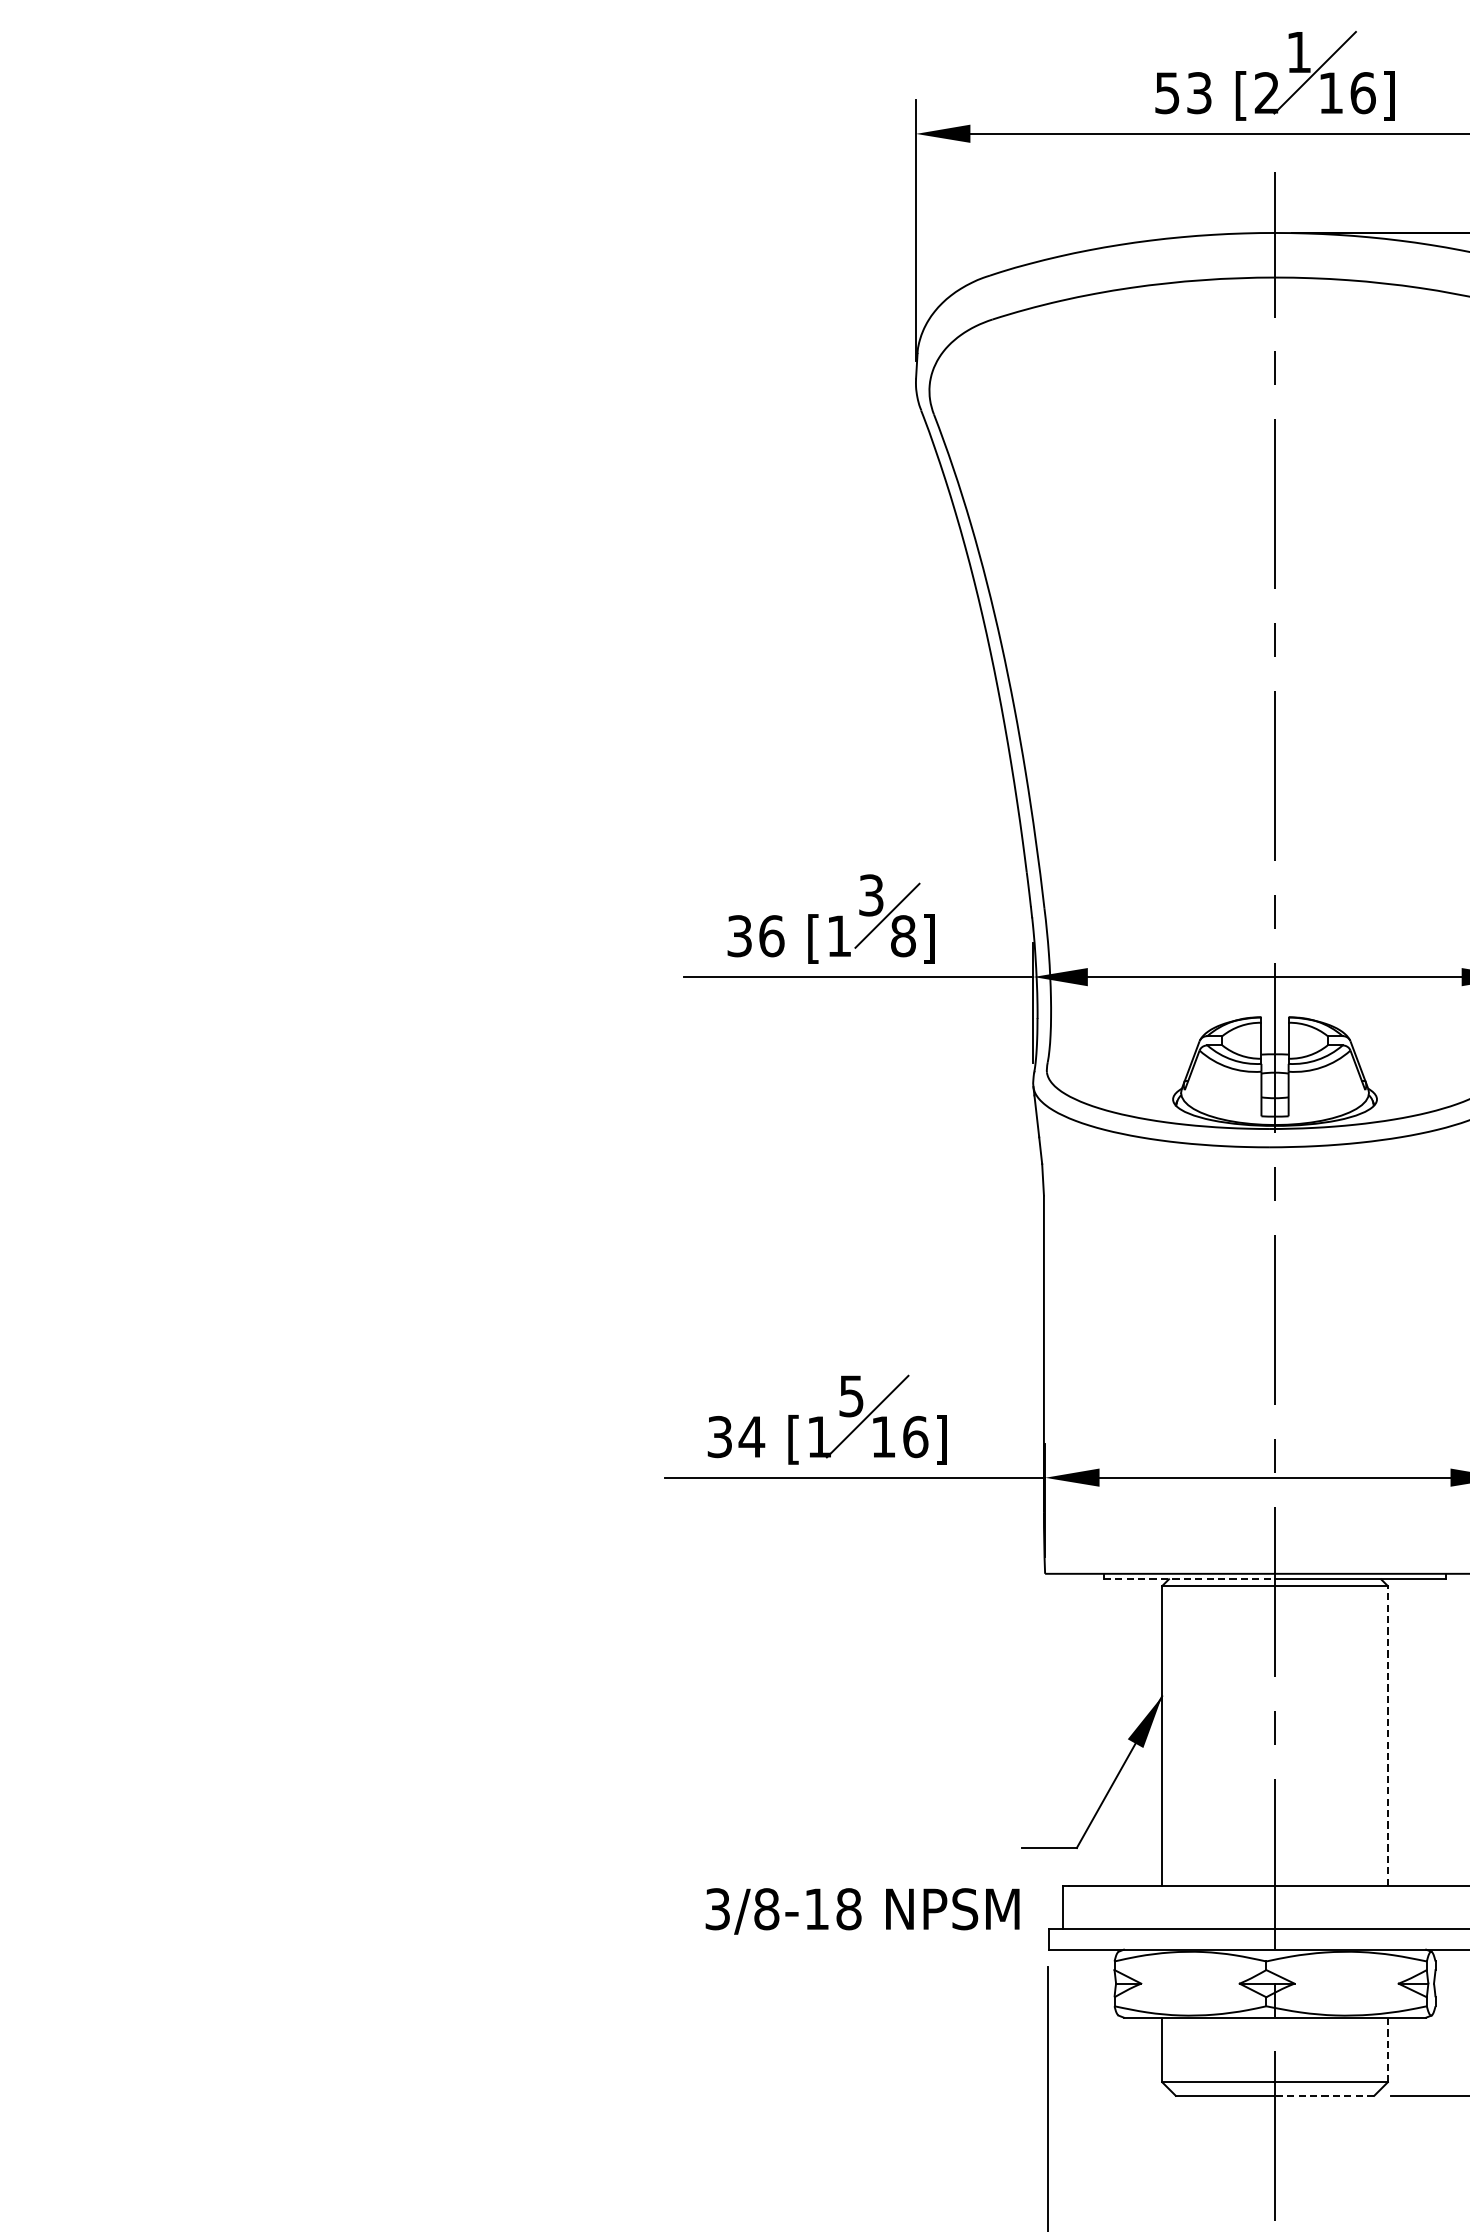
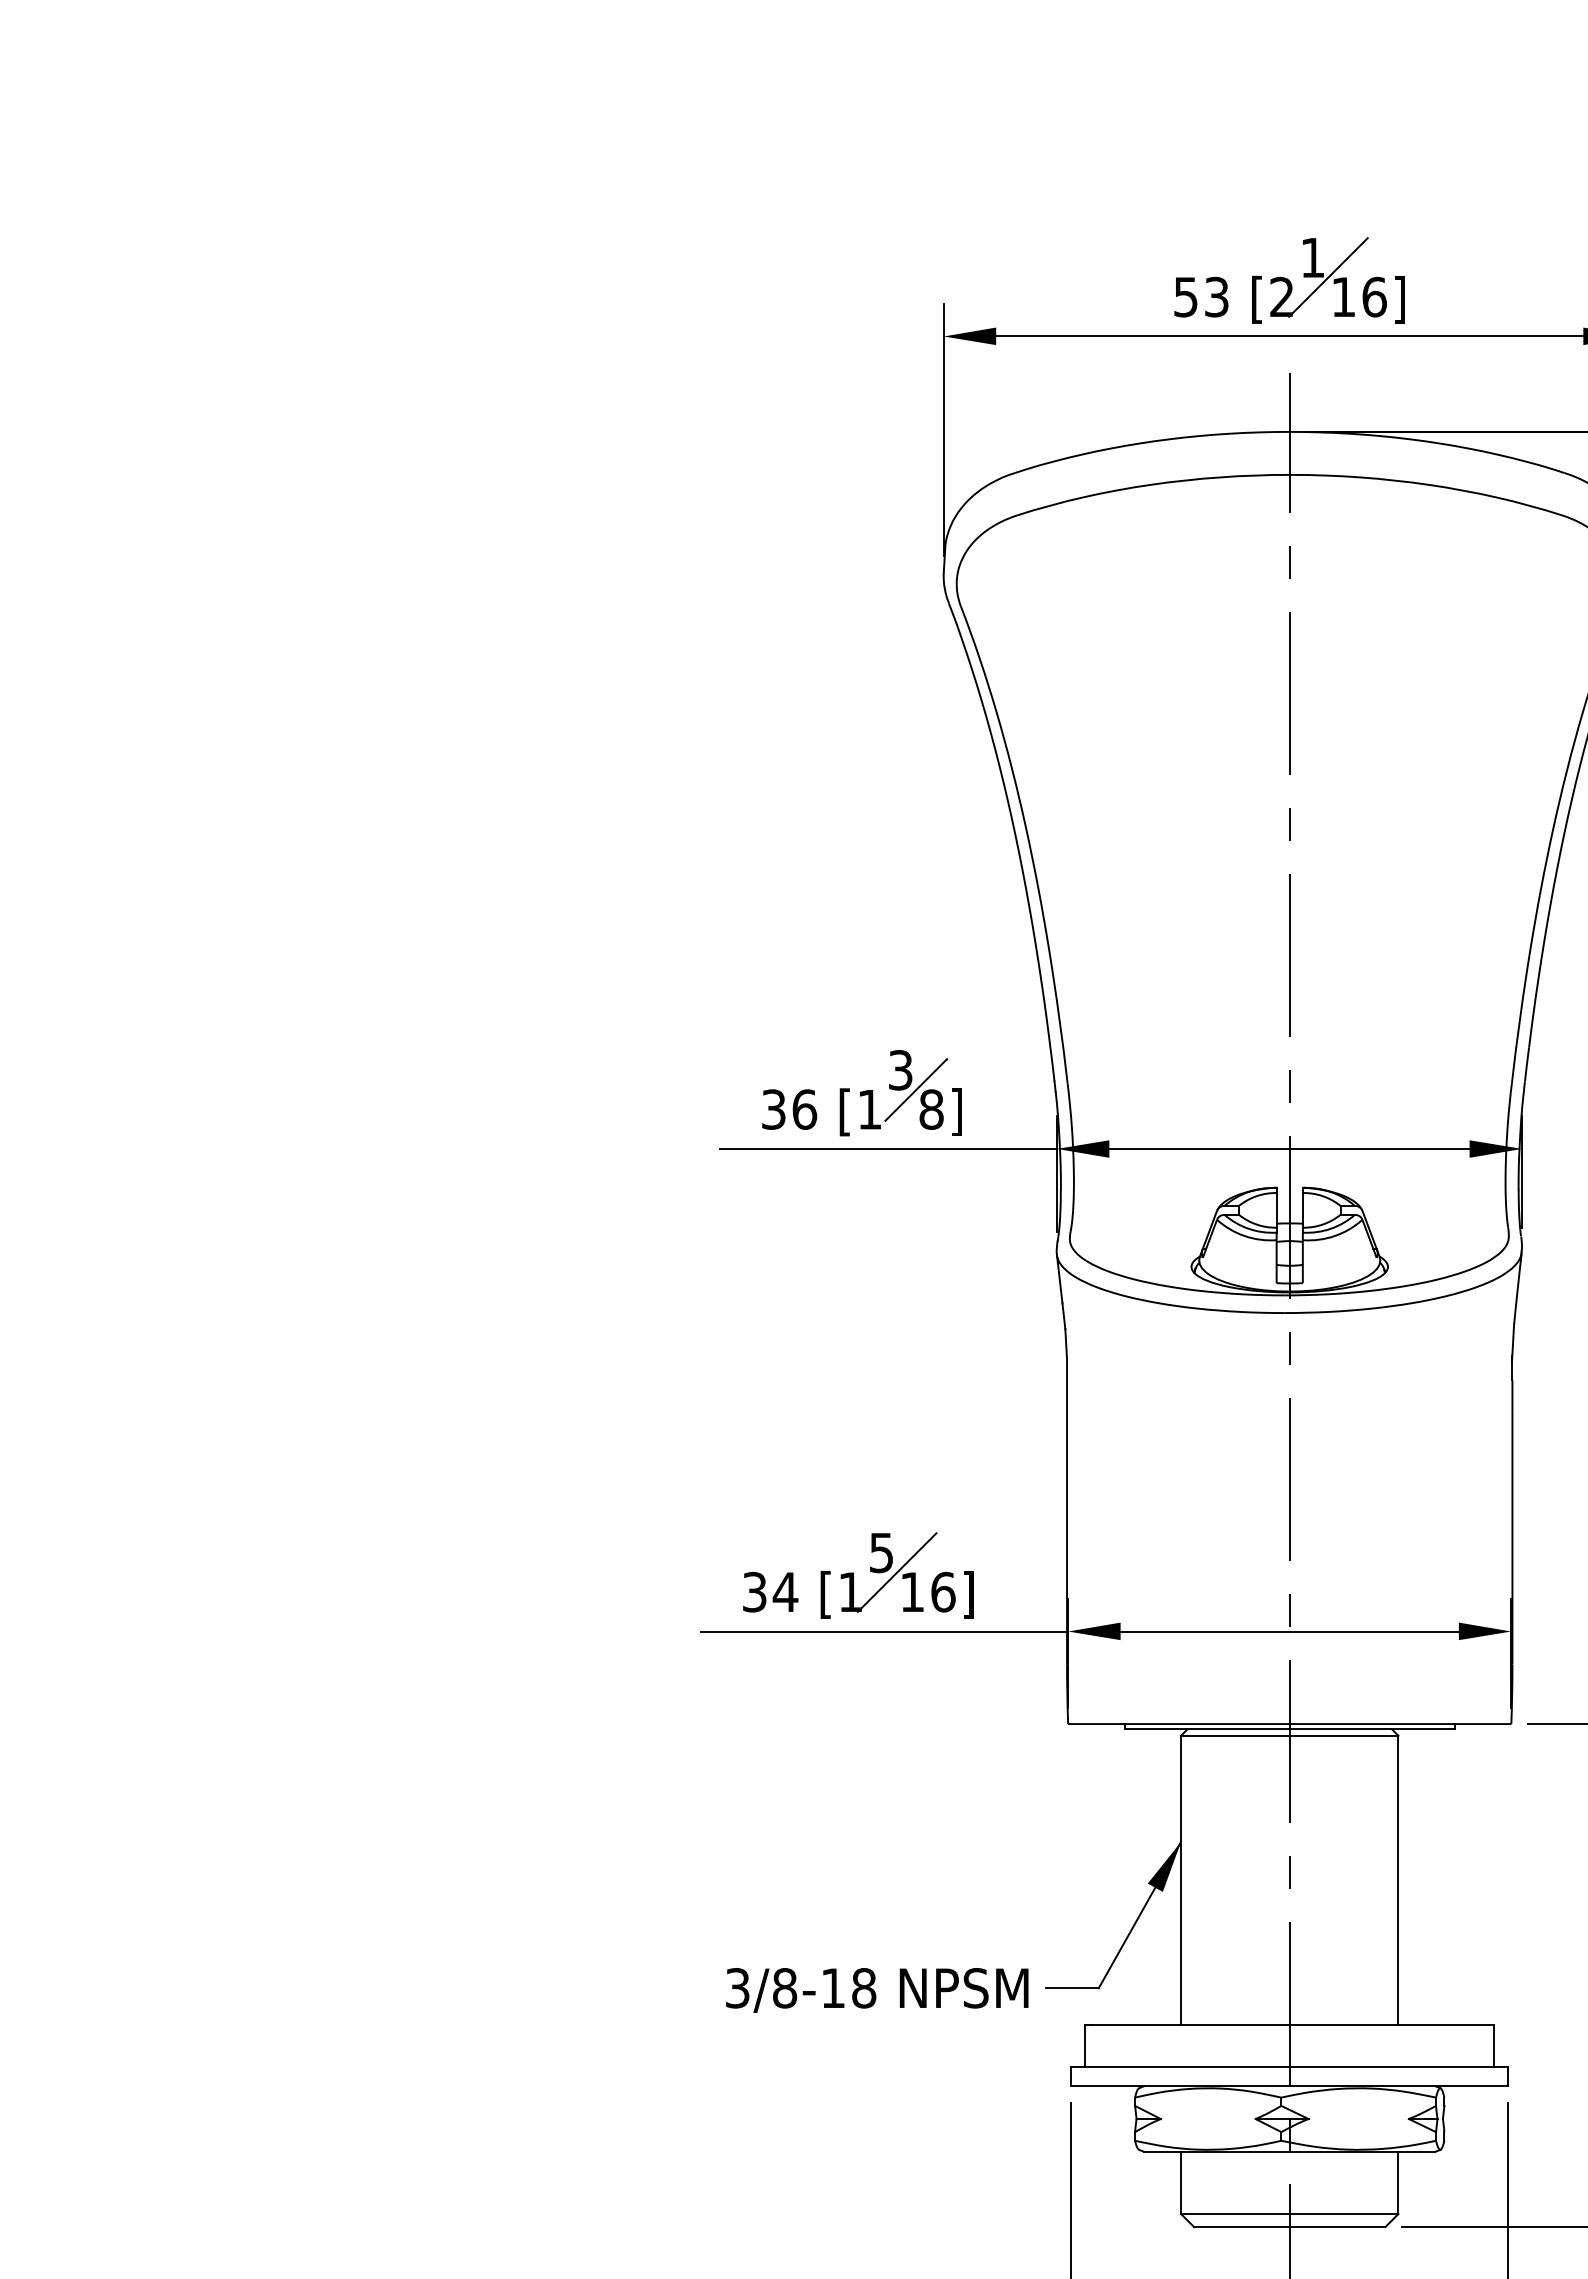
line: (1189, 1579) -> (1207, 1729), dashed -> solid
line: (1387, 1735) -> (1398, 1879), dashed -> solid
text: (862, 1911) -> (877, 1990), moved
line: (1387, 2049) -> (1398, 2182), dashed -> solid
line: (1323, 2096) -> (1336, 2227), dashed -> solid

